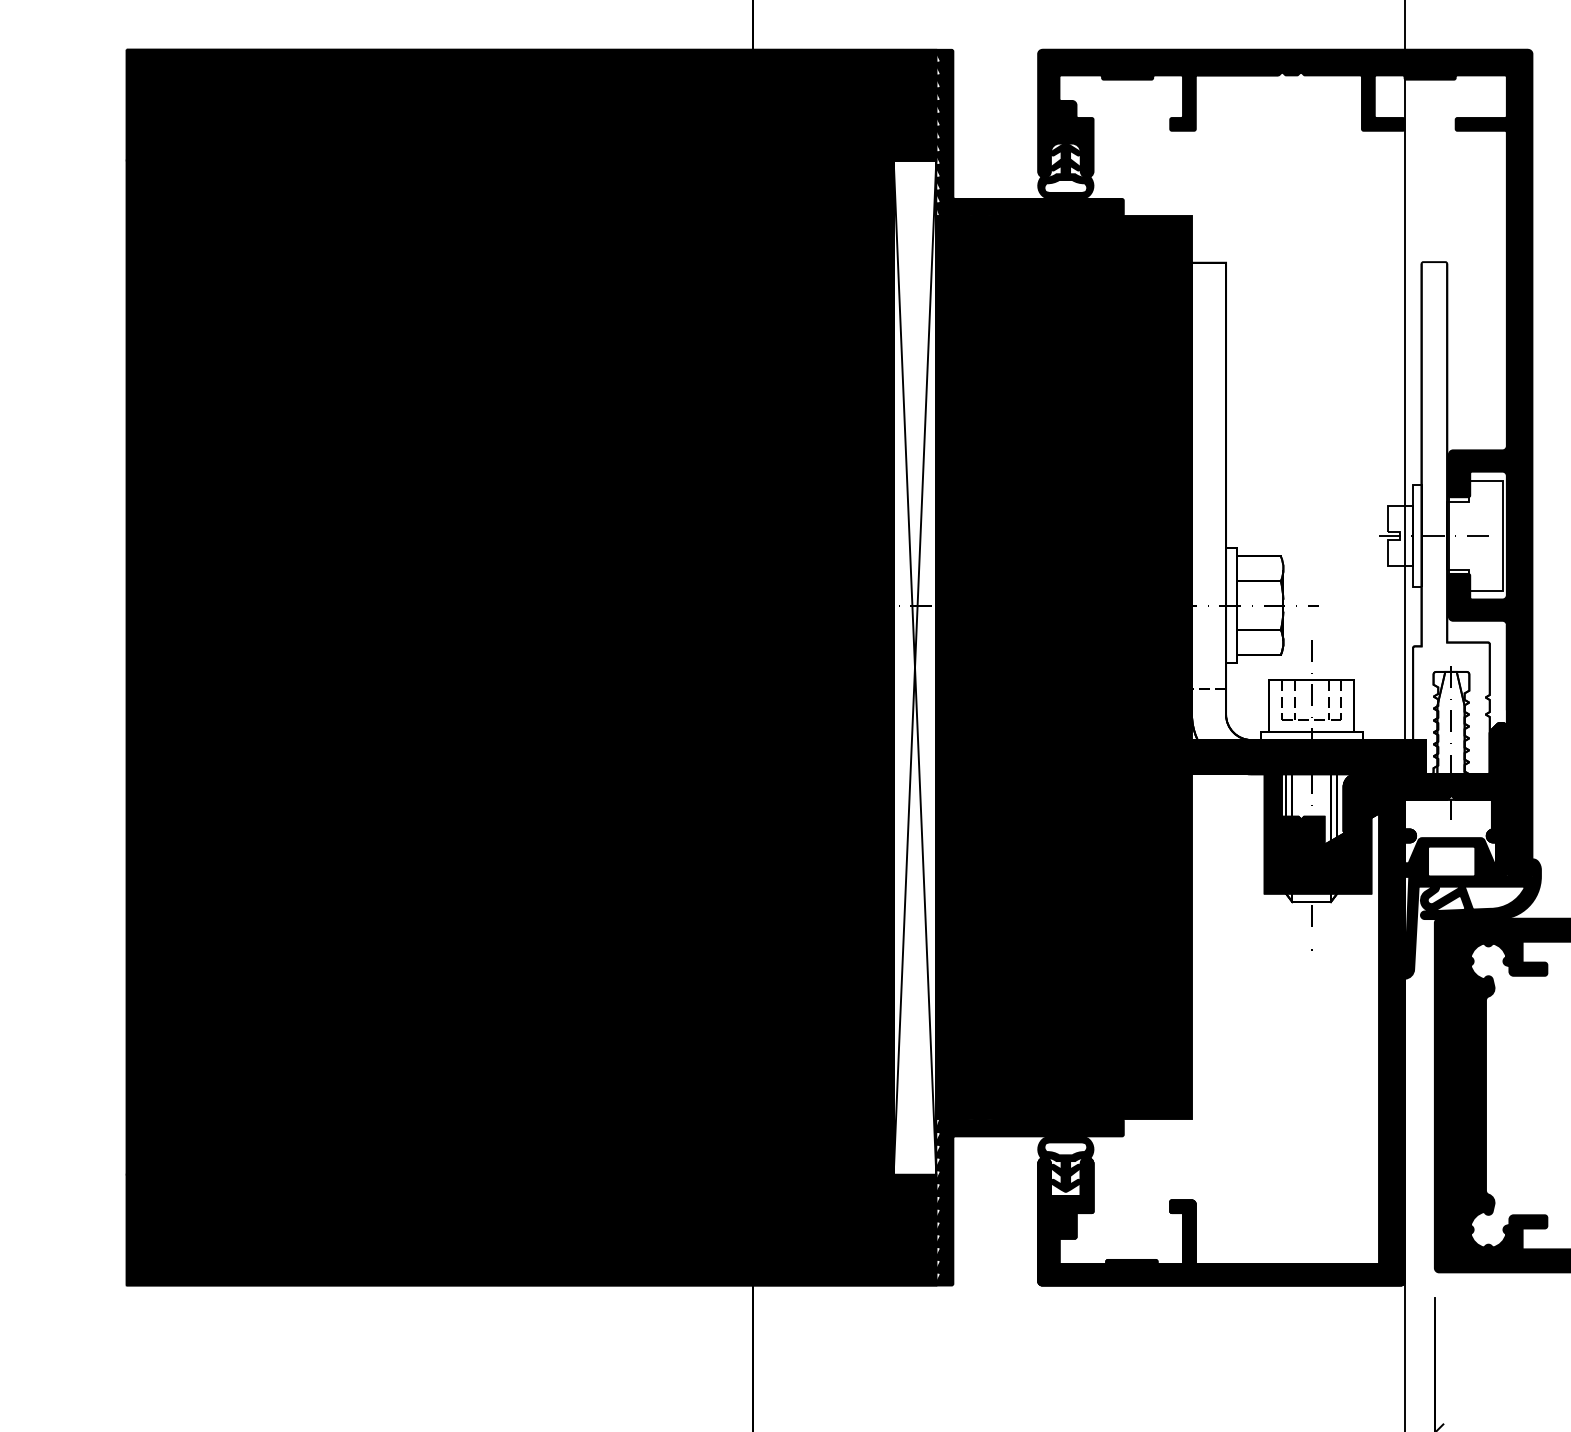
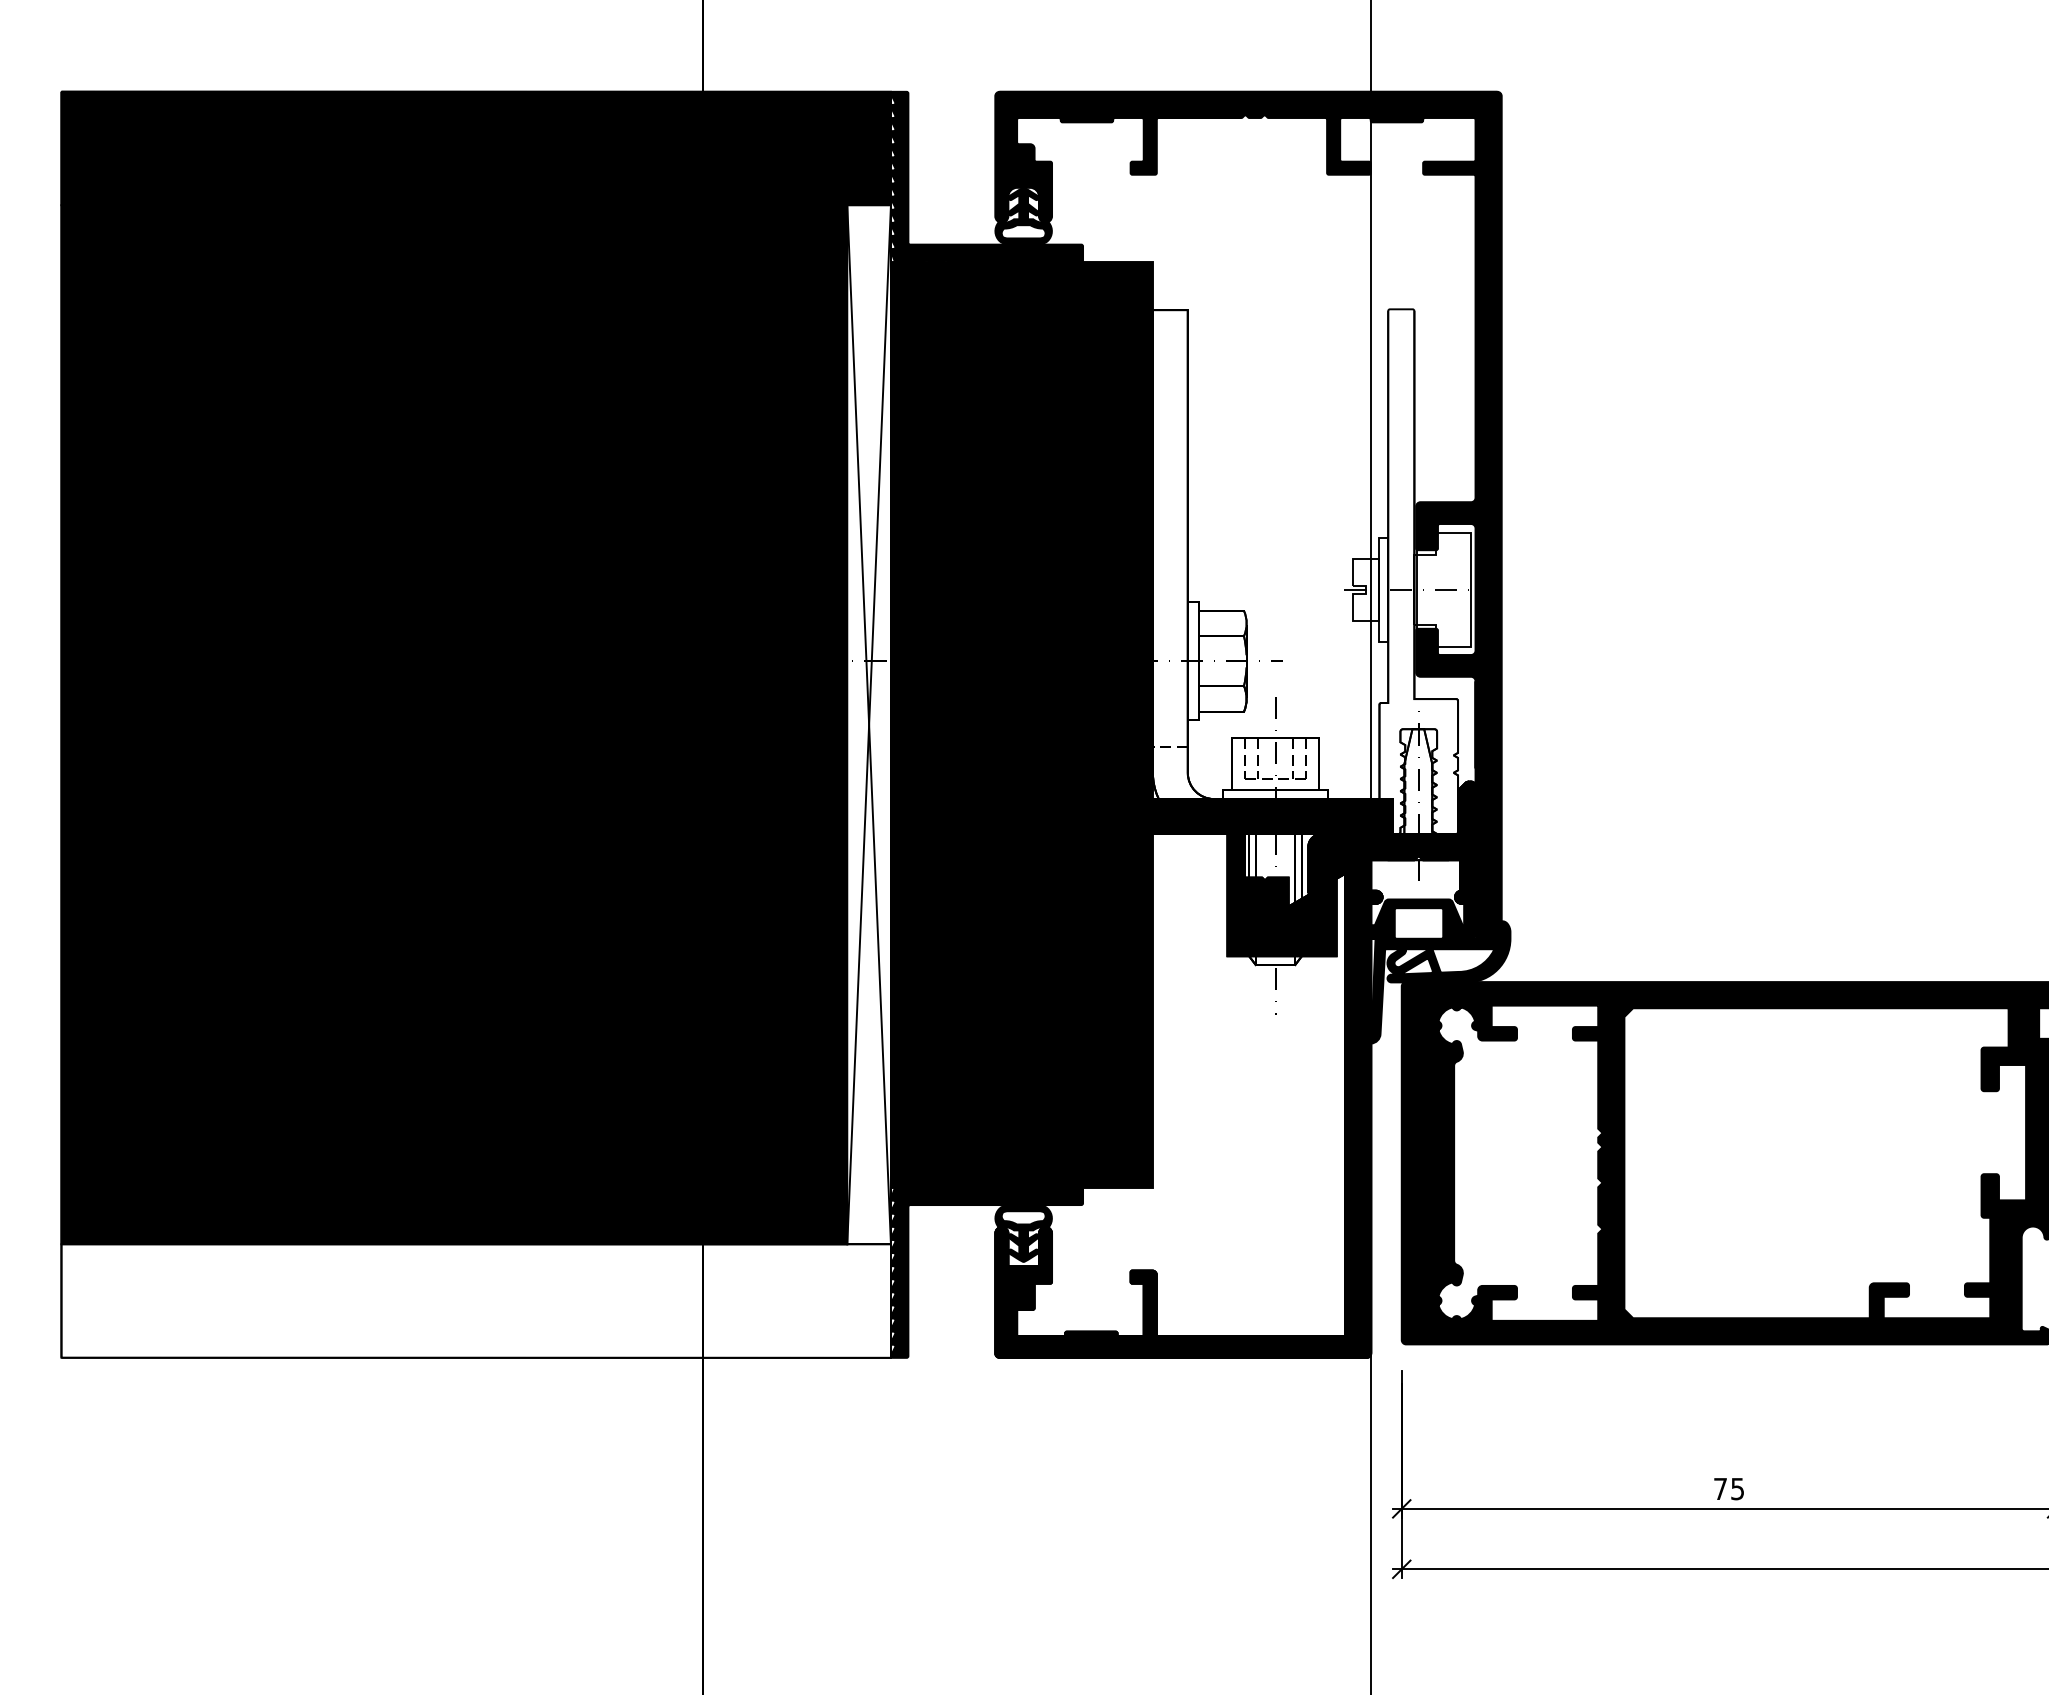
fill: (530, 1229) -> (475, 1300), removed

